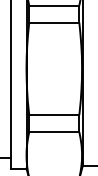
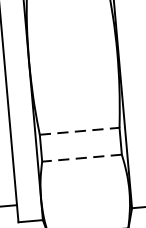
line: (54, 115) -> (80, 131), solid -> dashed
line: (53, 132) -> (80, 158), solid -> dashed

